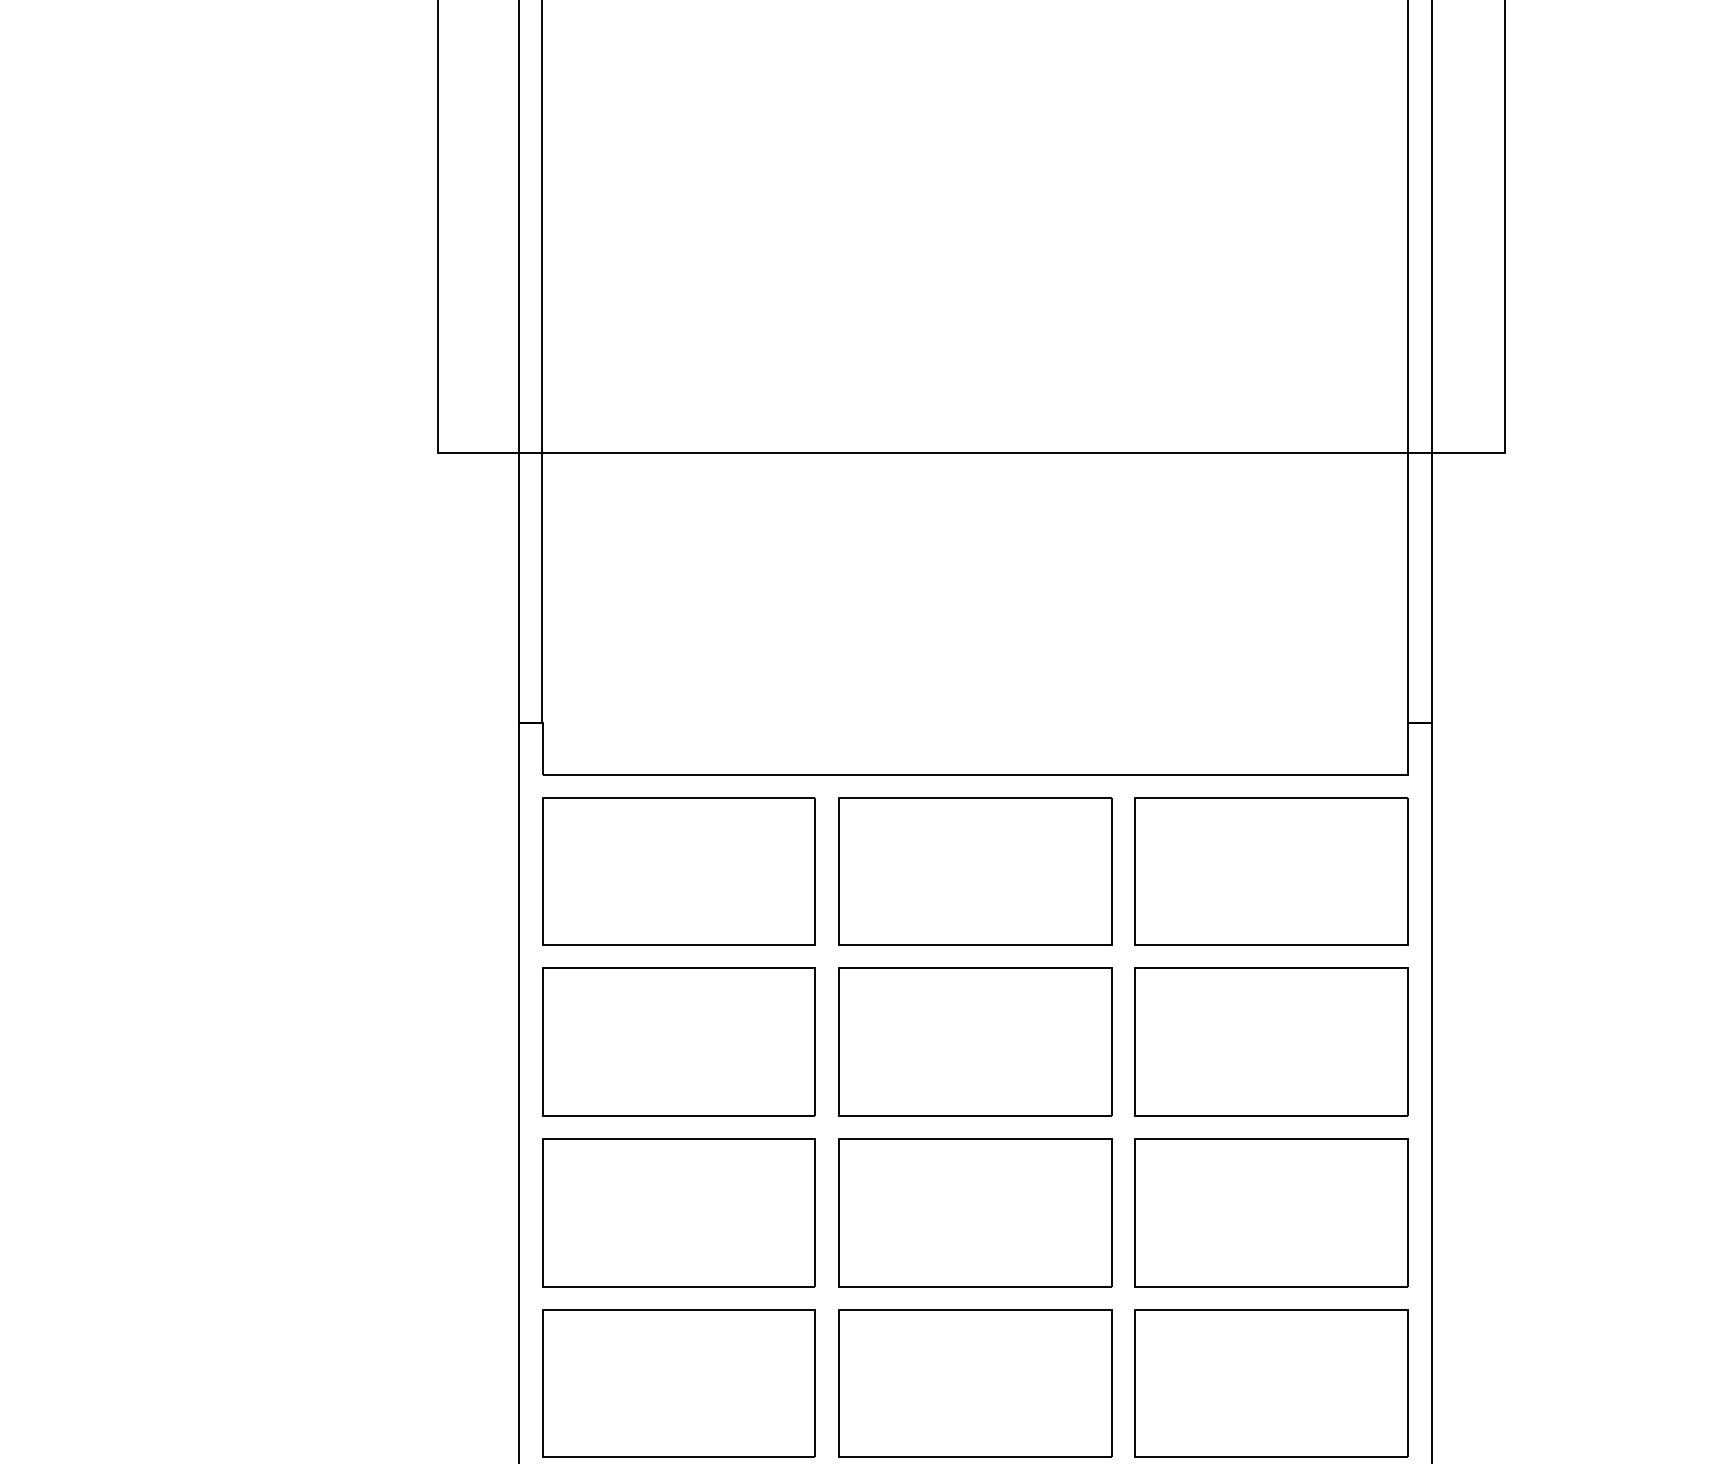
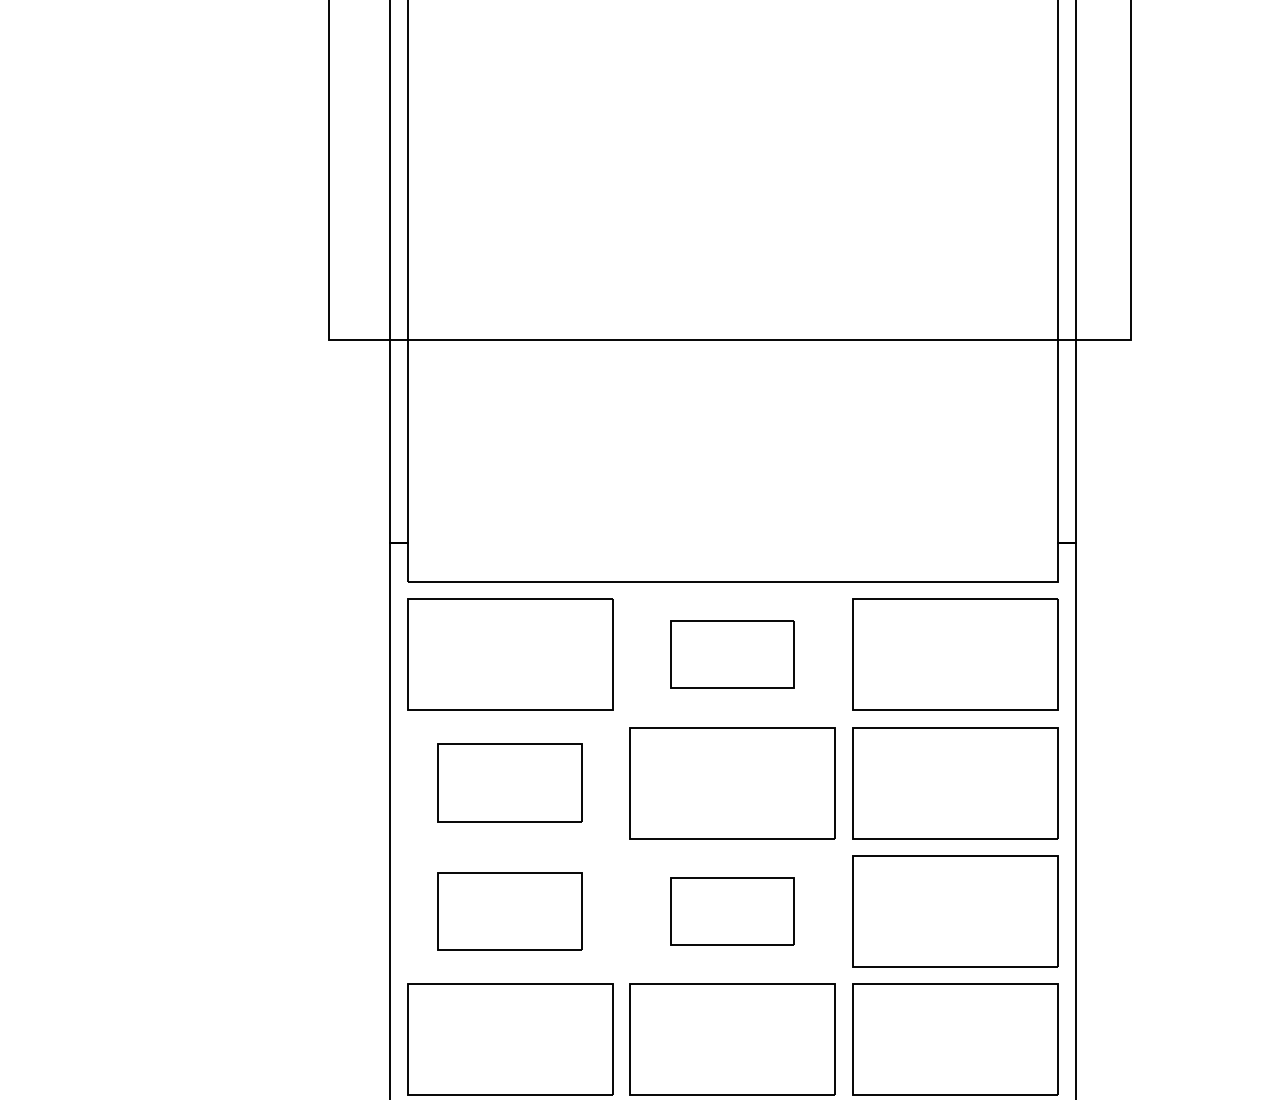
part: (974, 871) -> (732, 654), size x0.6
part: (679, 1042) -> (510, 783), size x0.7
part: (679, 1212) -> (510, 911), size x0.7
part: (974, 1212) -> (732, 911), size x0.6

